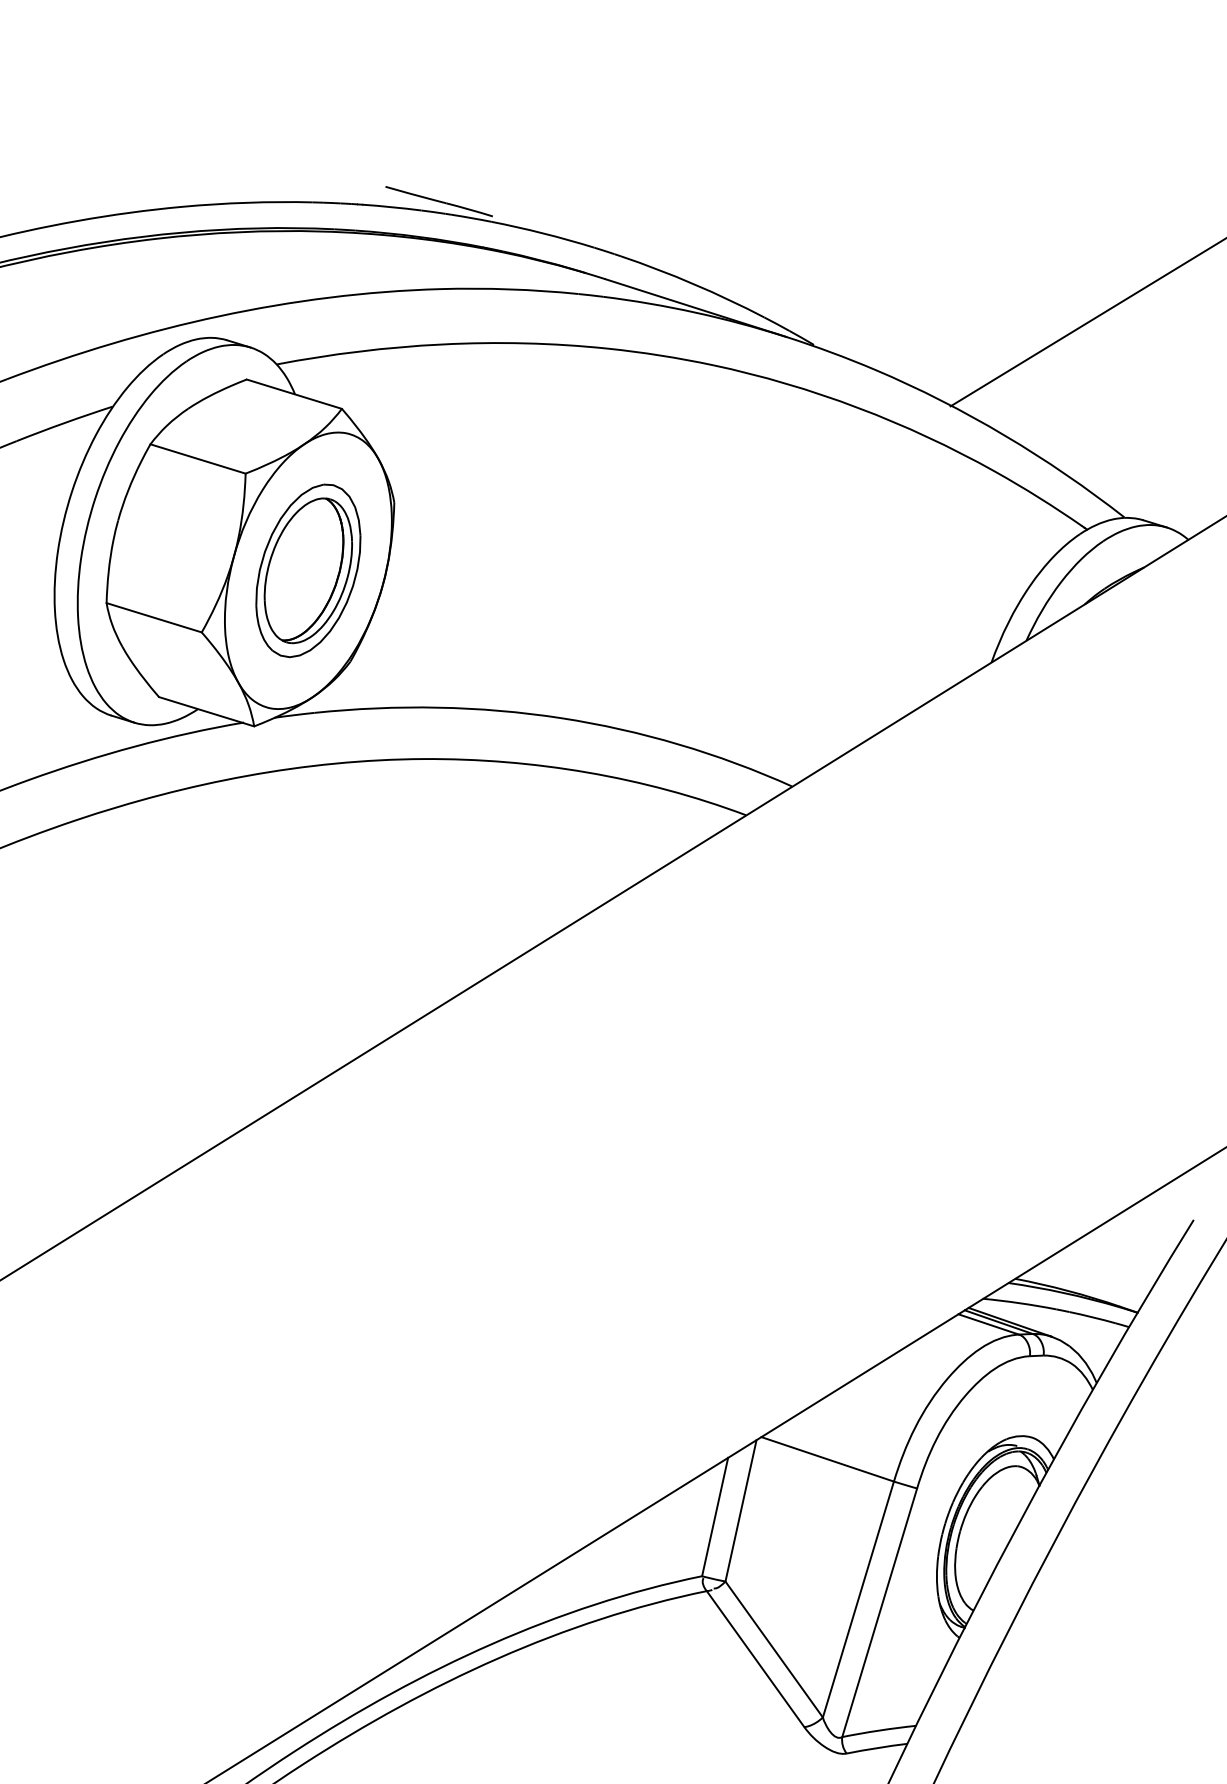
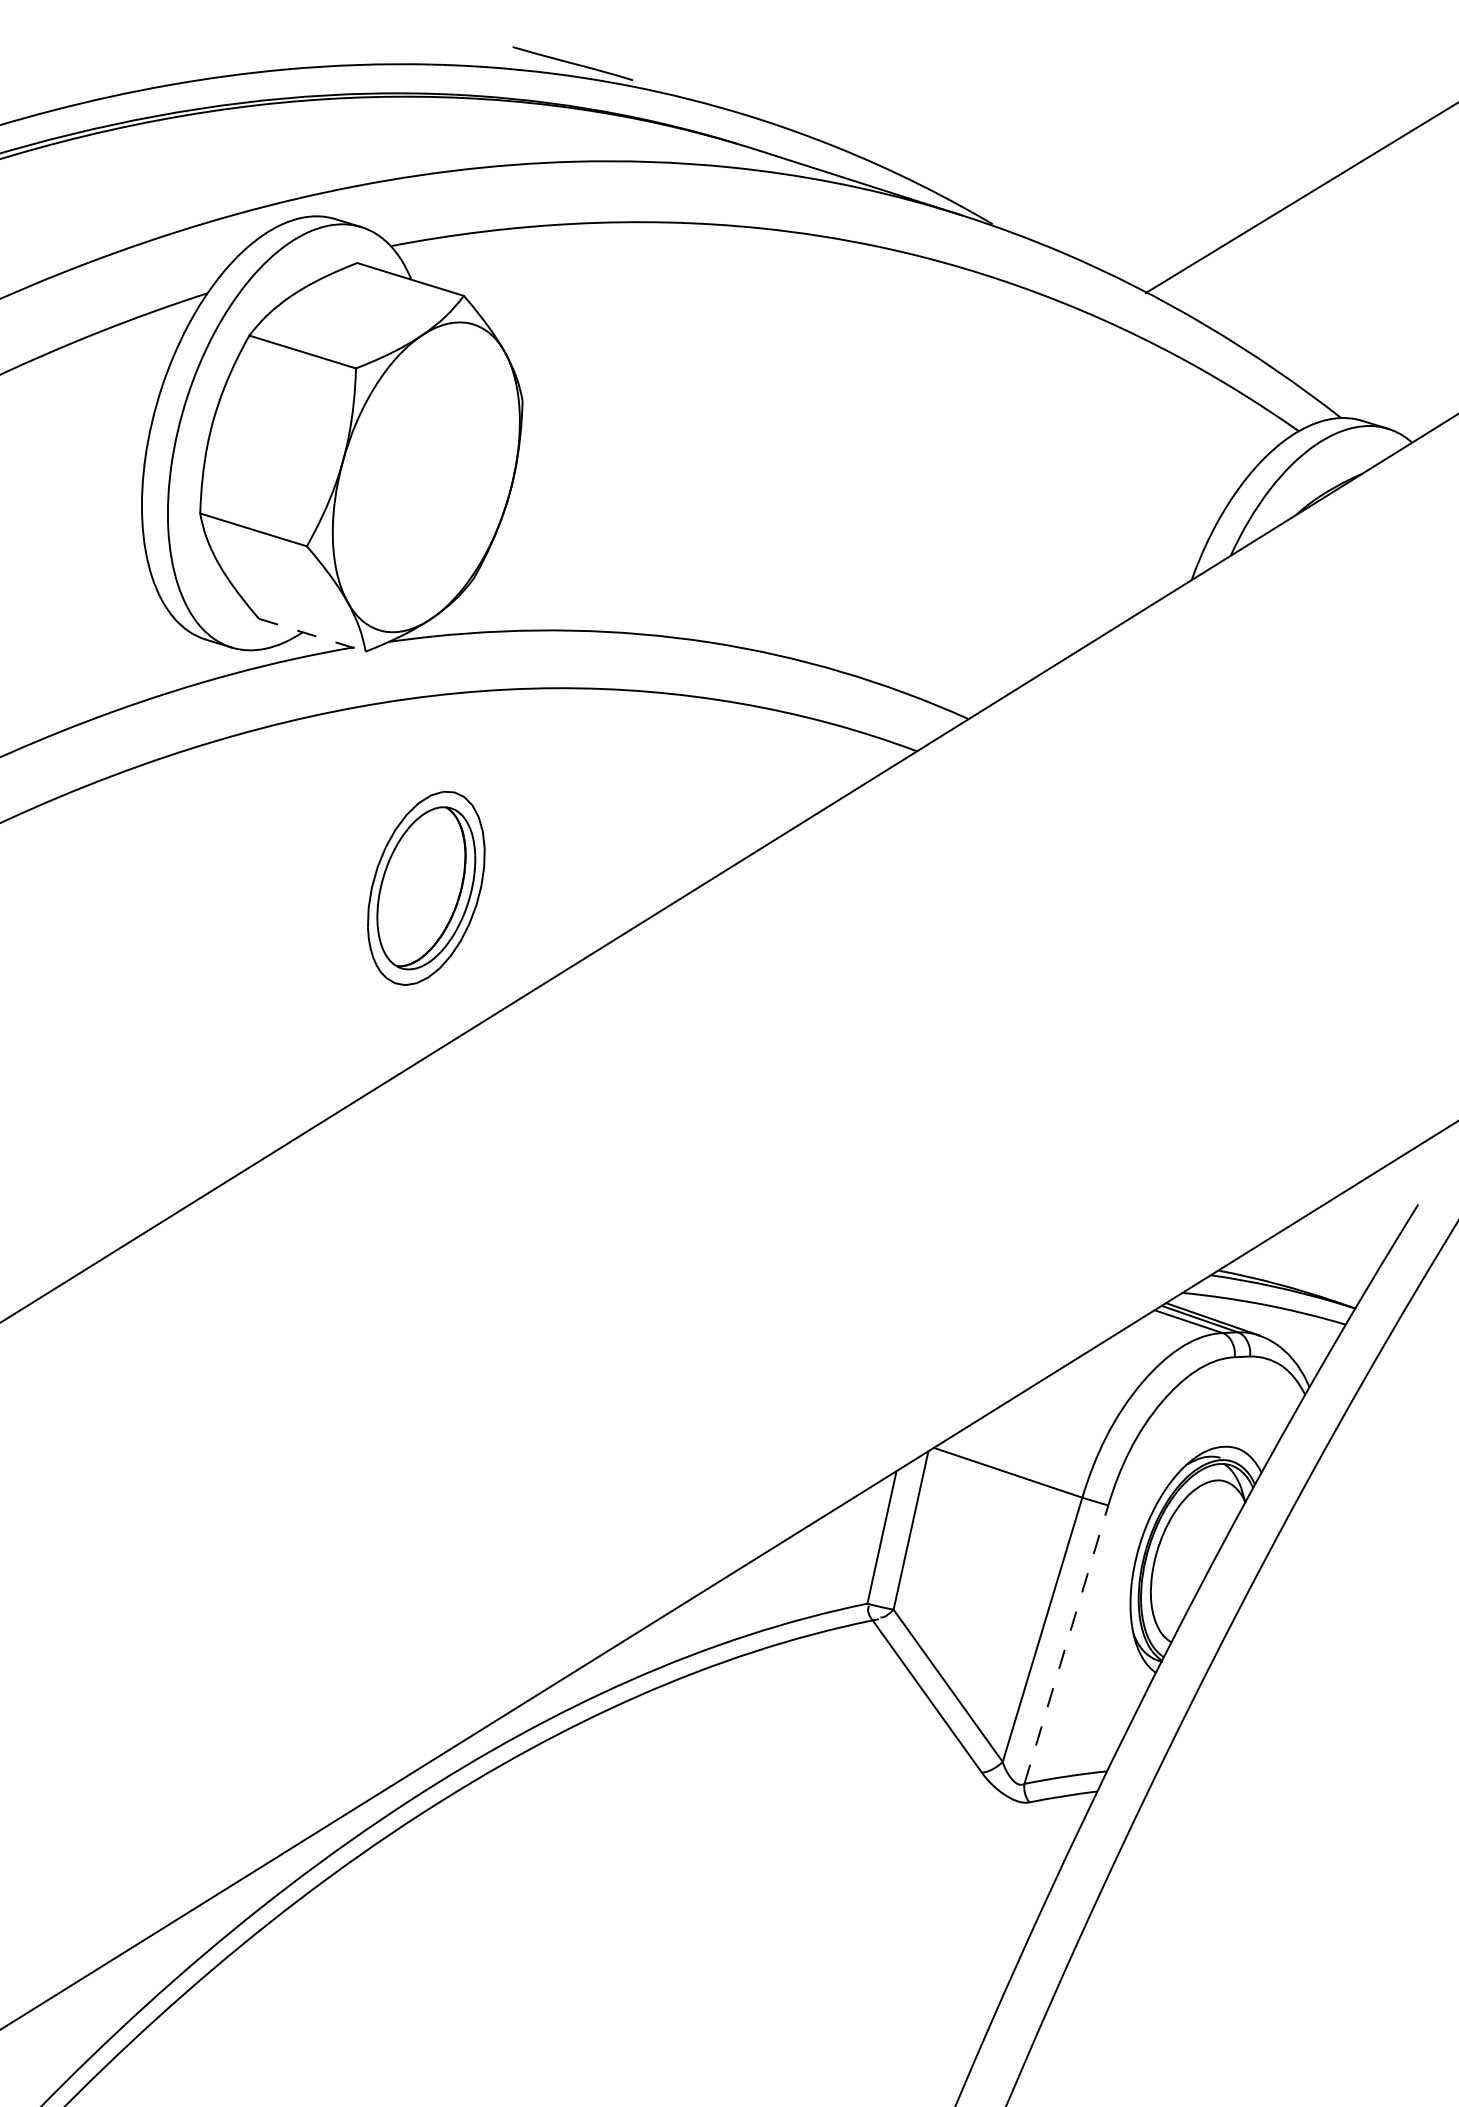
part: (308, 570) -> (426, 887), moved
line: (206, 711) -> (312, 635), solid -> dashed
line: (879, 1612) -> (1066, 1644), solid -> dashed

